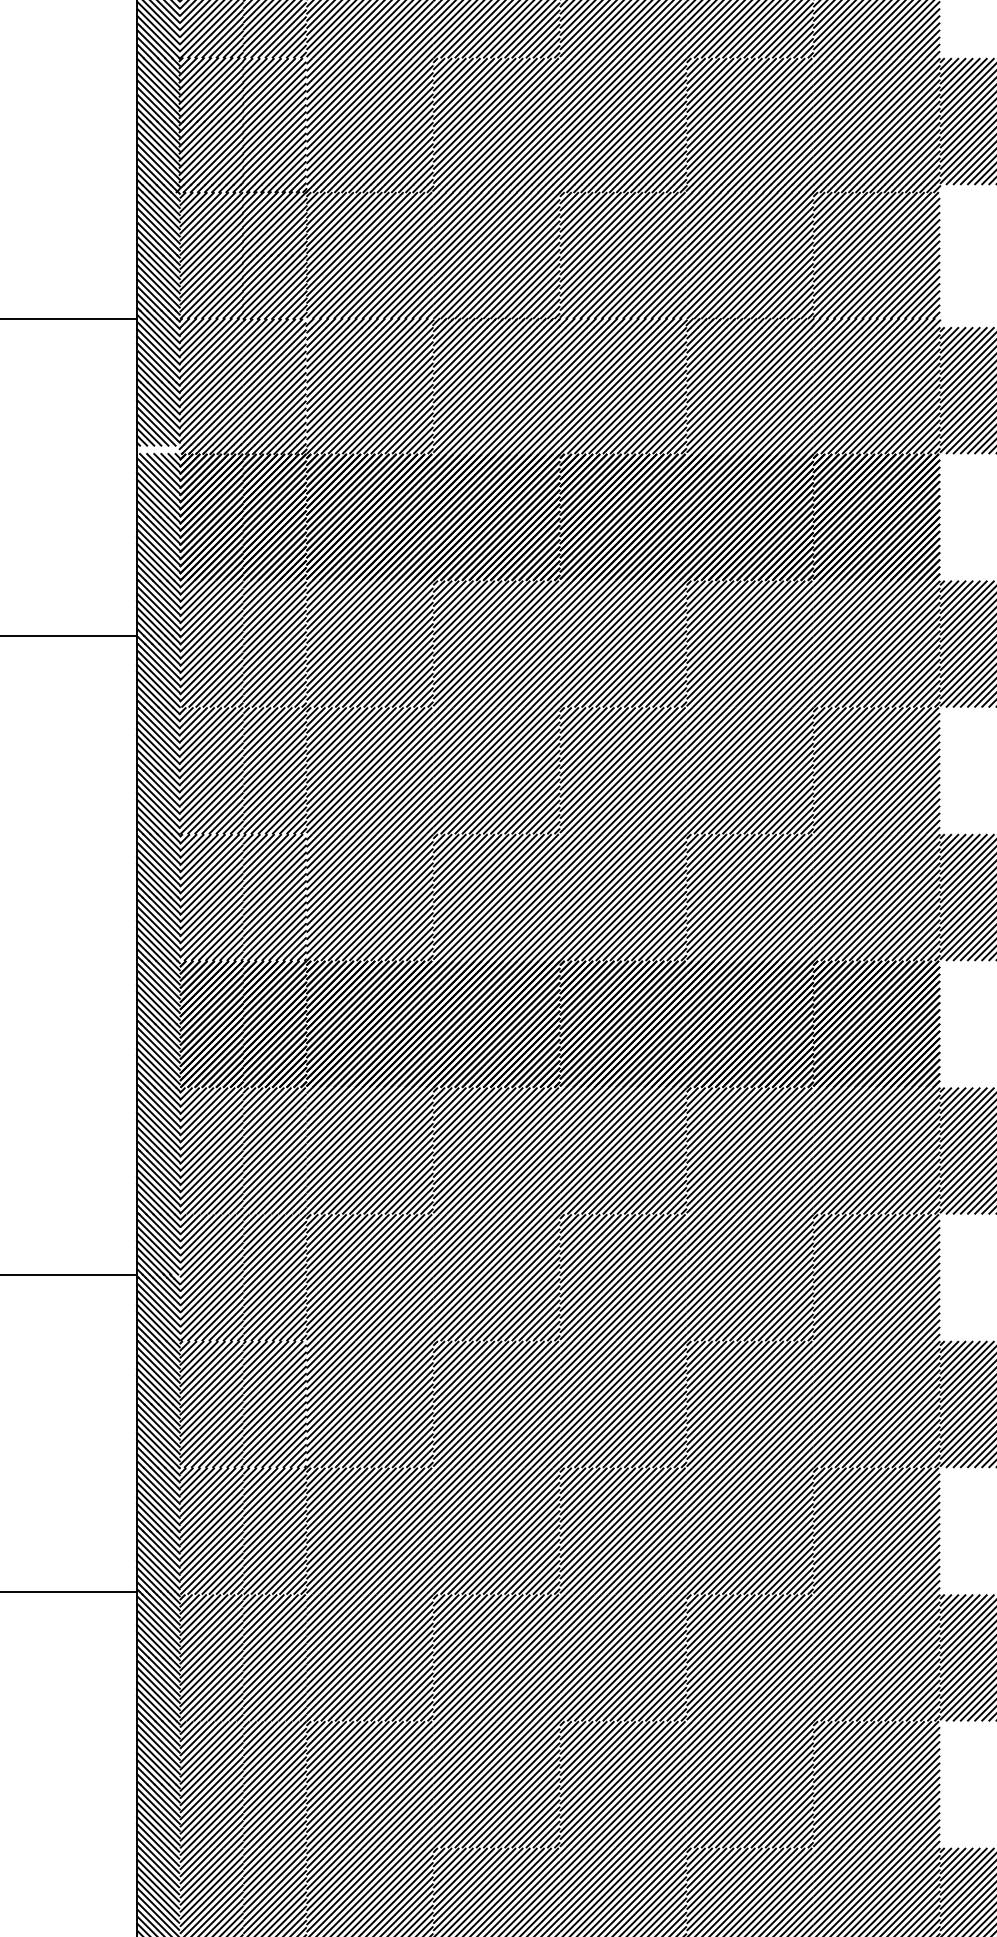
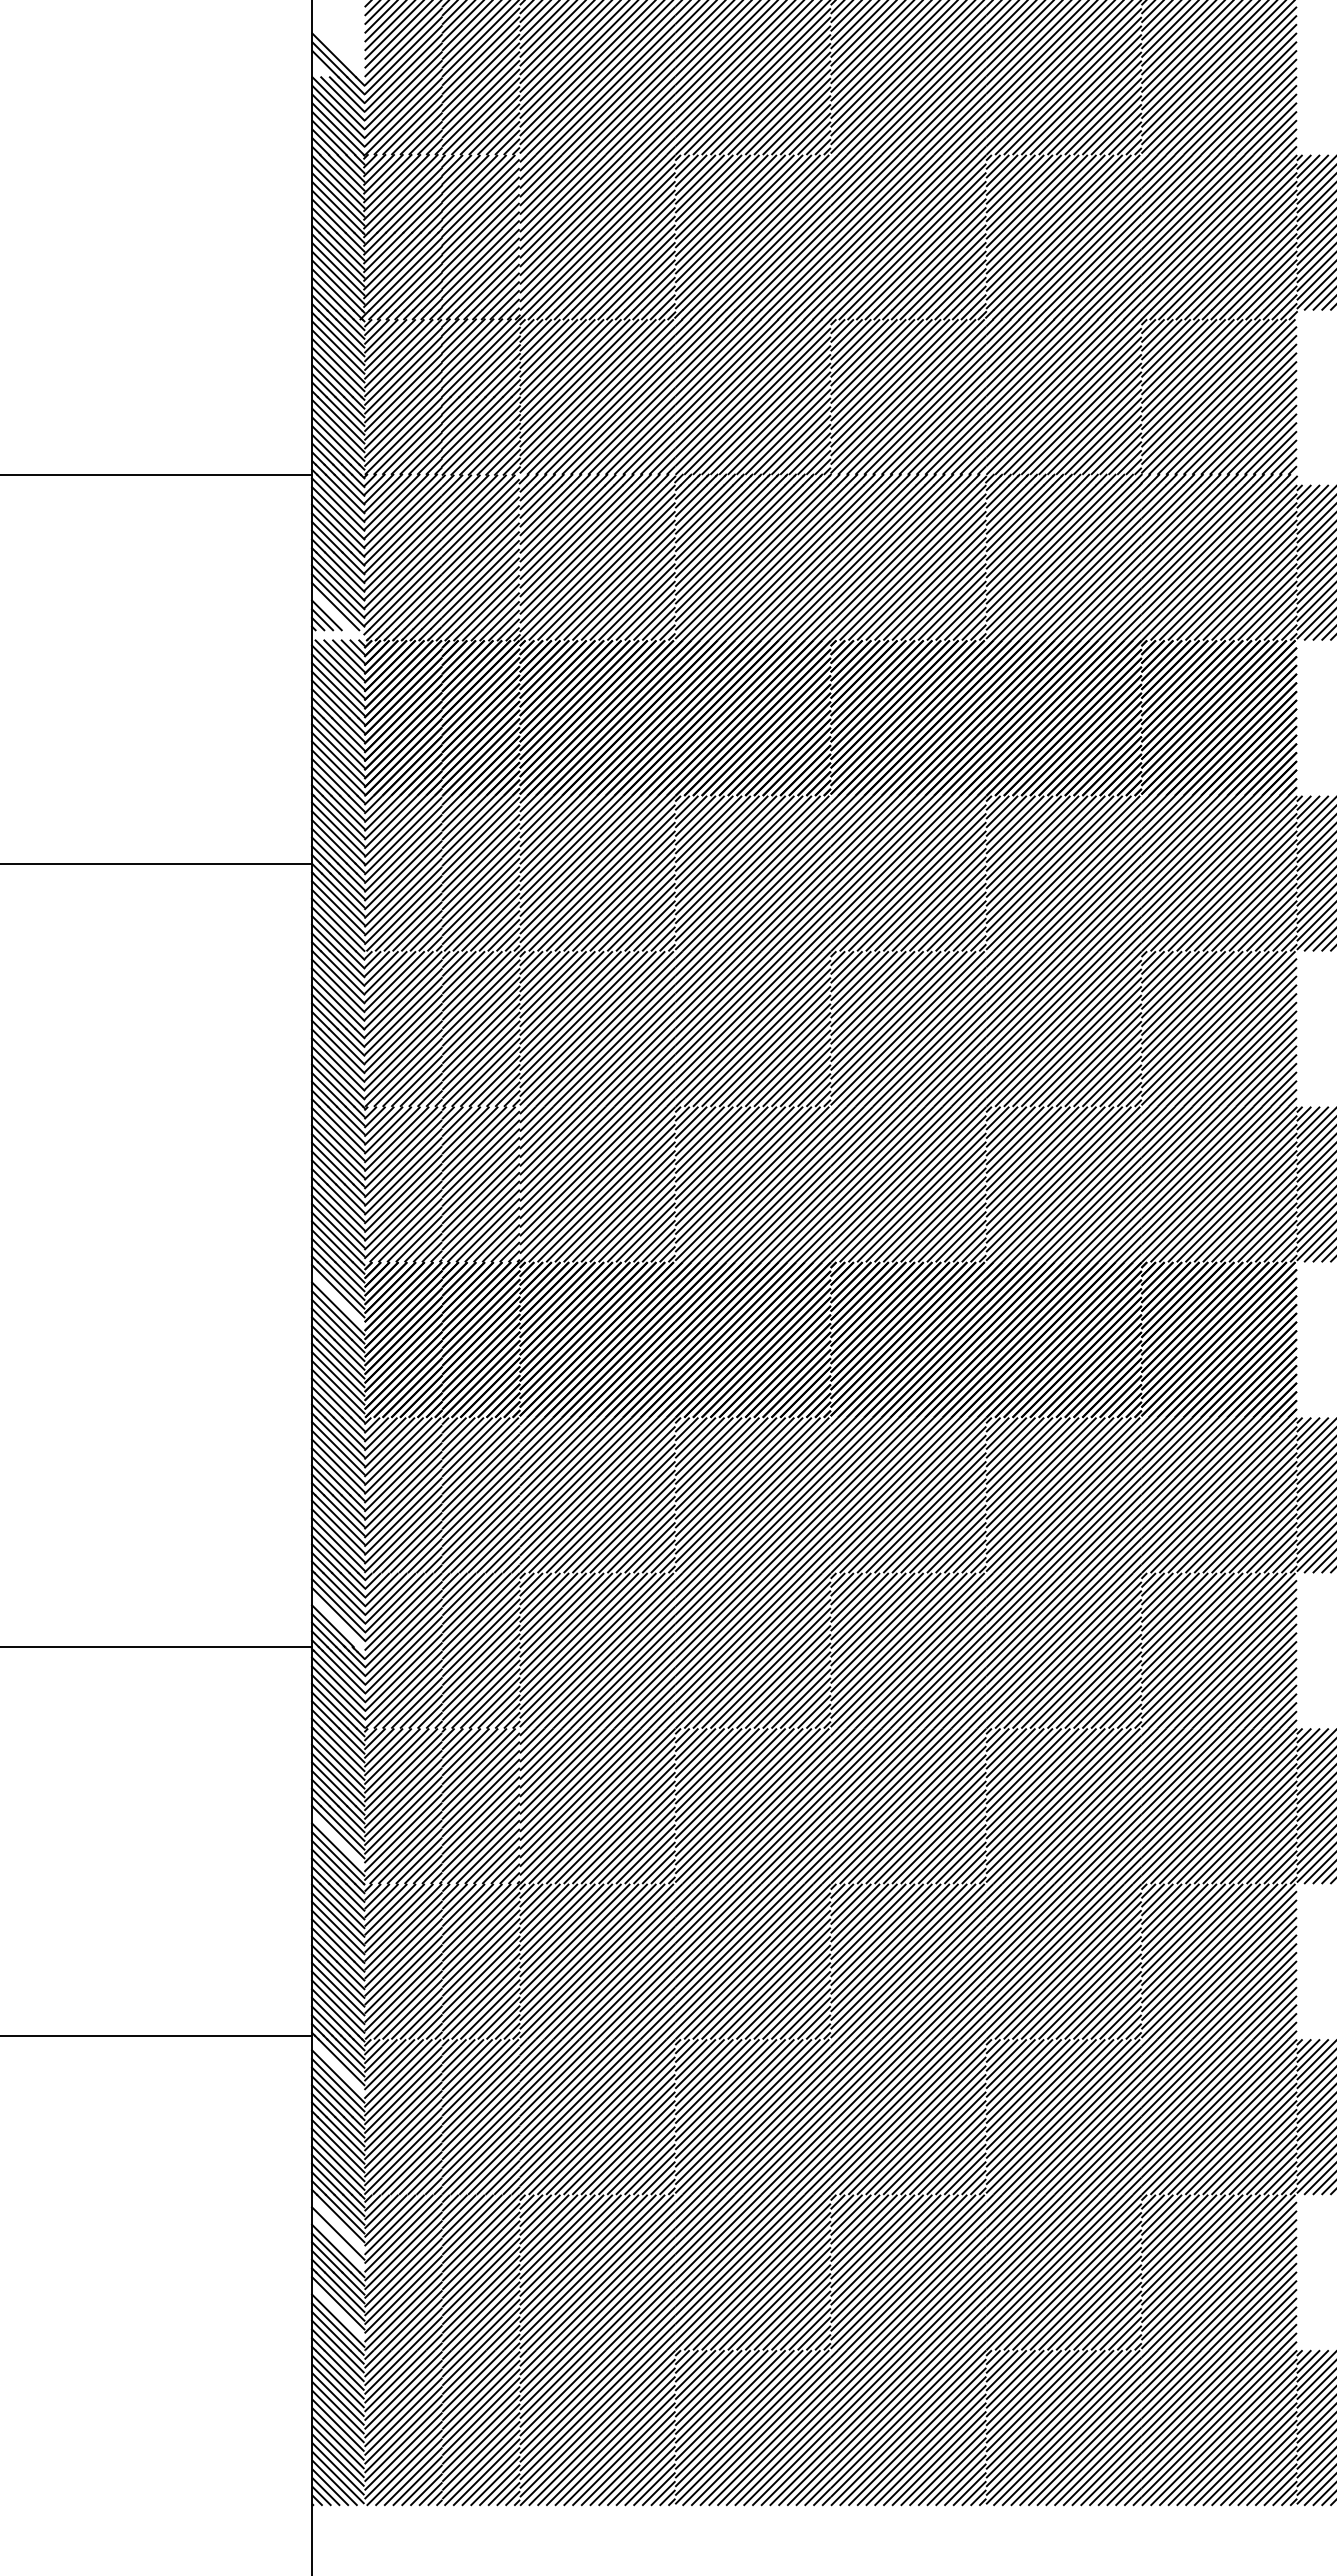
line: (152, 429) -> (331, 610), removed
line: (158, 991) -> (338, 1299), removed
line: (157, 1253) -> (337, 1621), removed
line: (158, 1432) -> (338, 1840), removed
line: (158, 1617) -> (338, 2067), removed
line: (158, 1745) -> (338, 2224), removed
line: (158, 1759) -> (338, 2241), removed
line: (158, 1816) -> (338, 2311), removed

